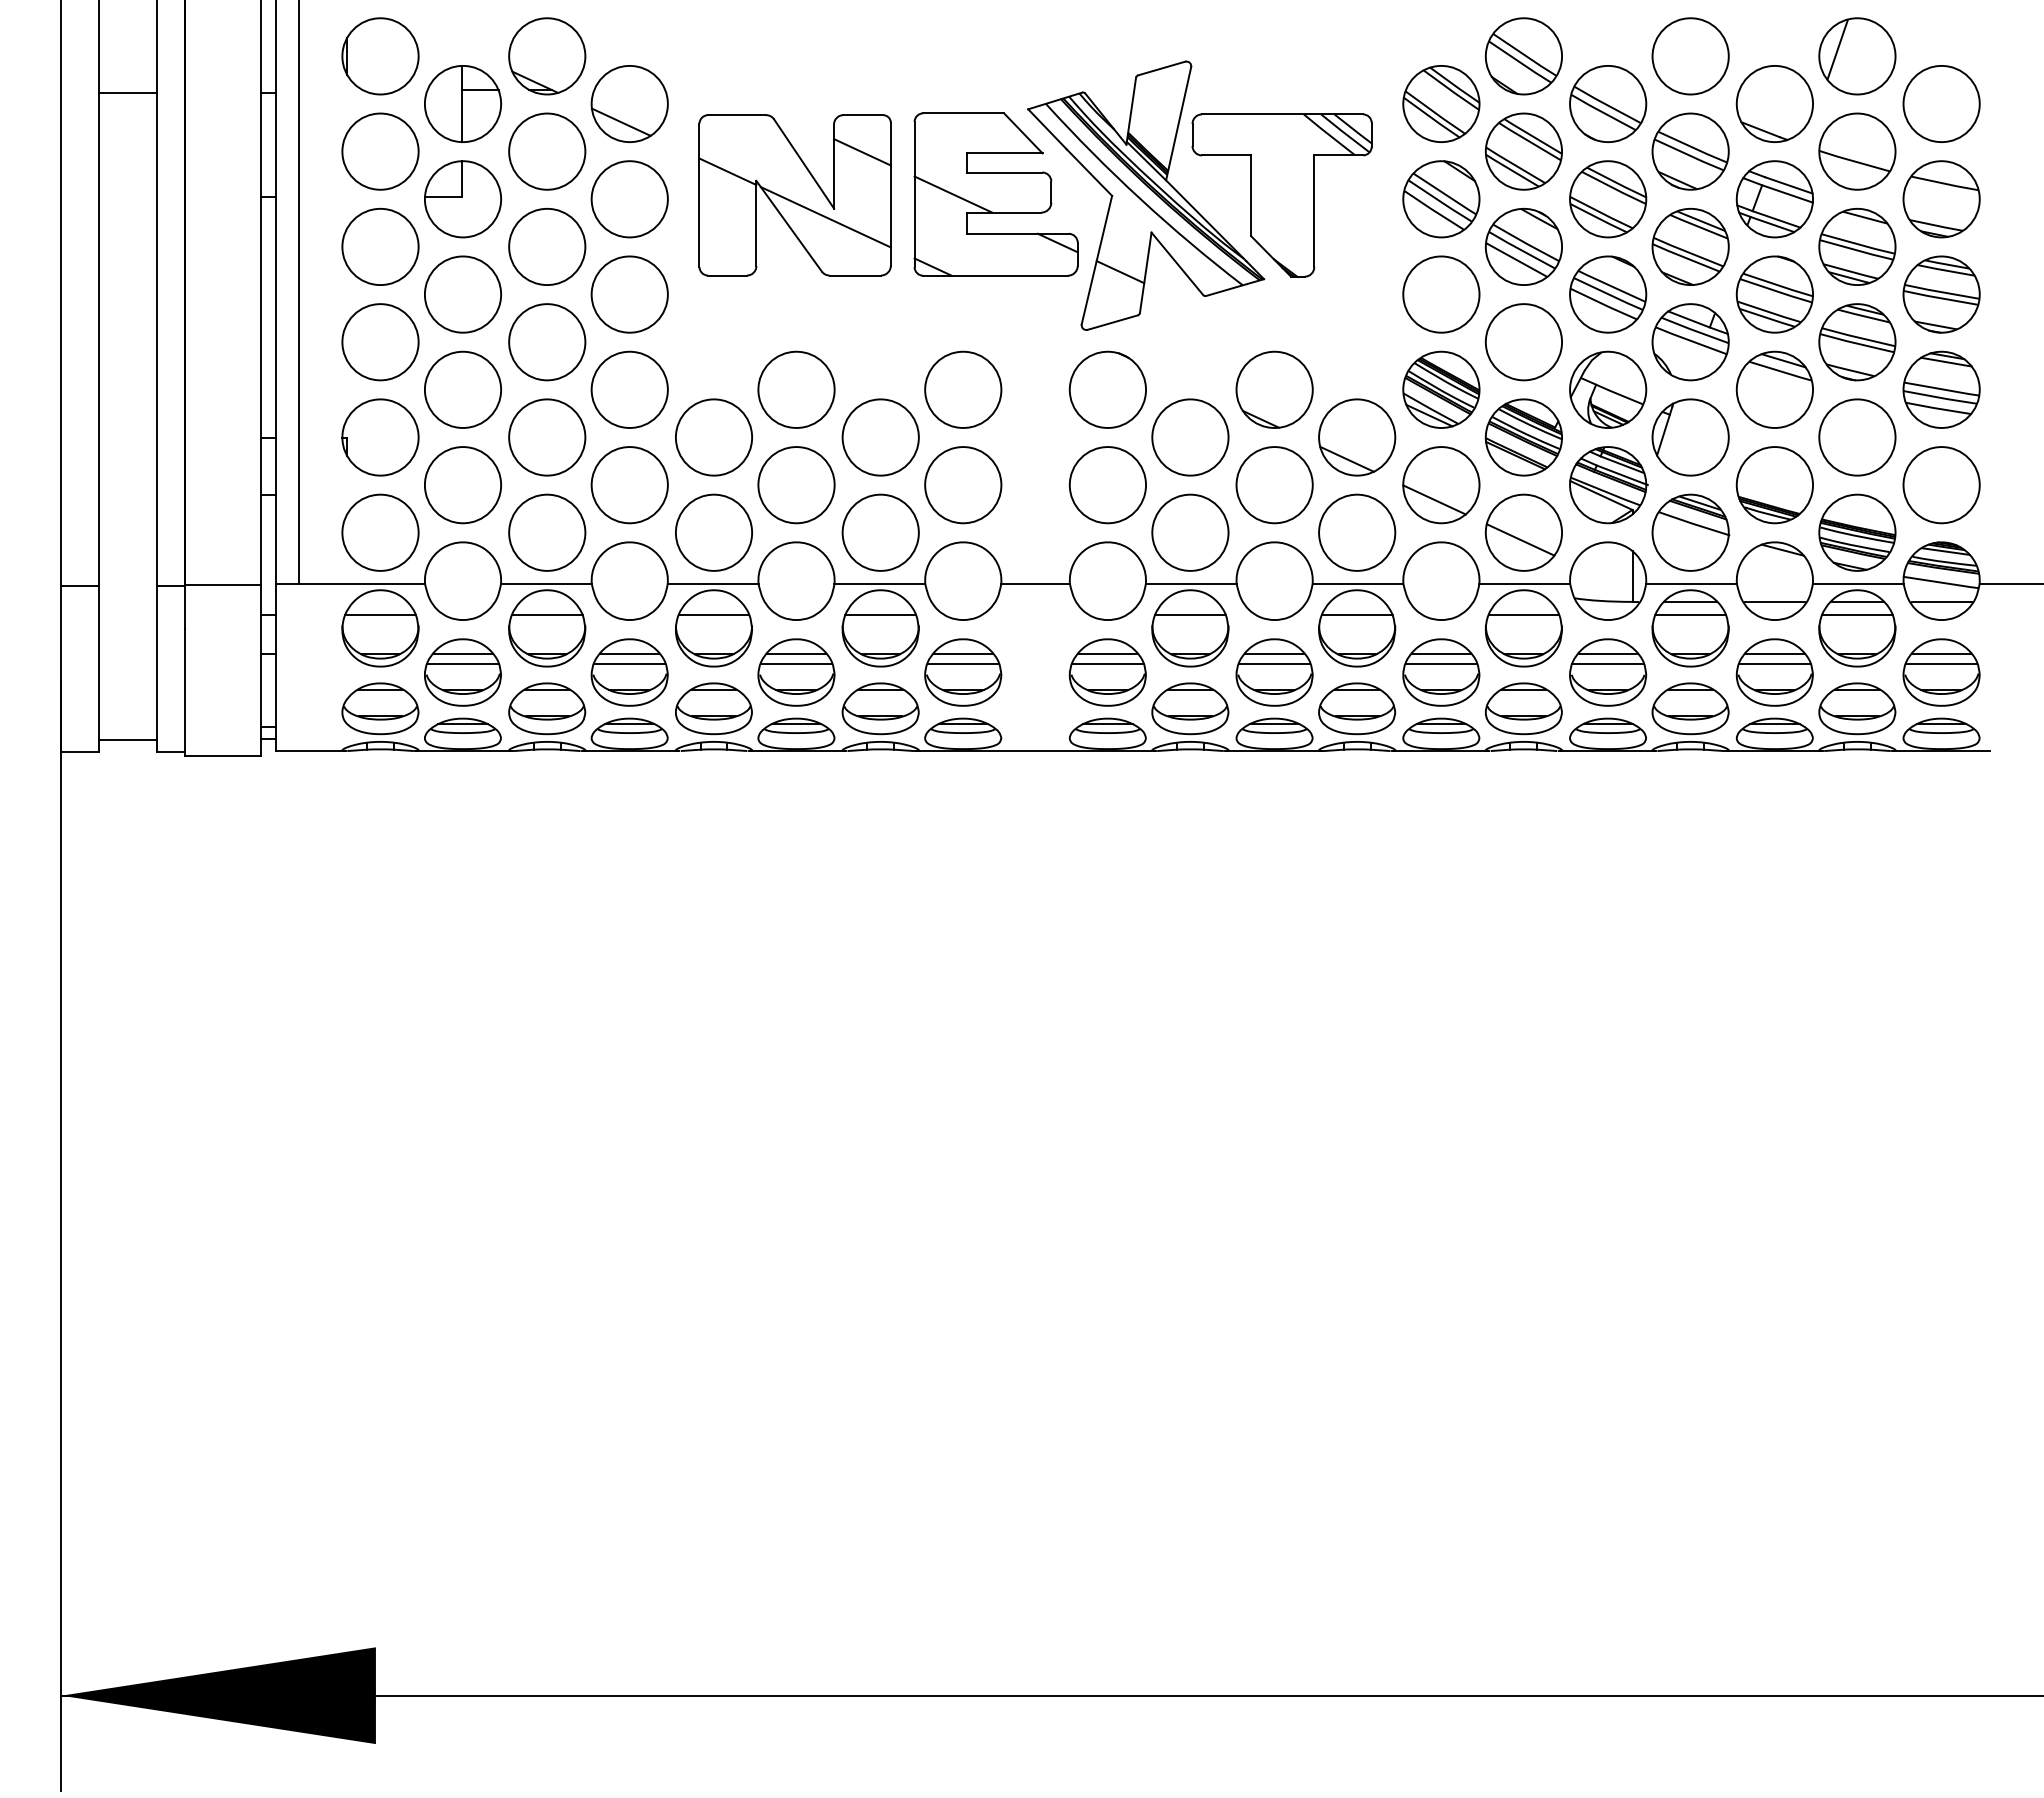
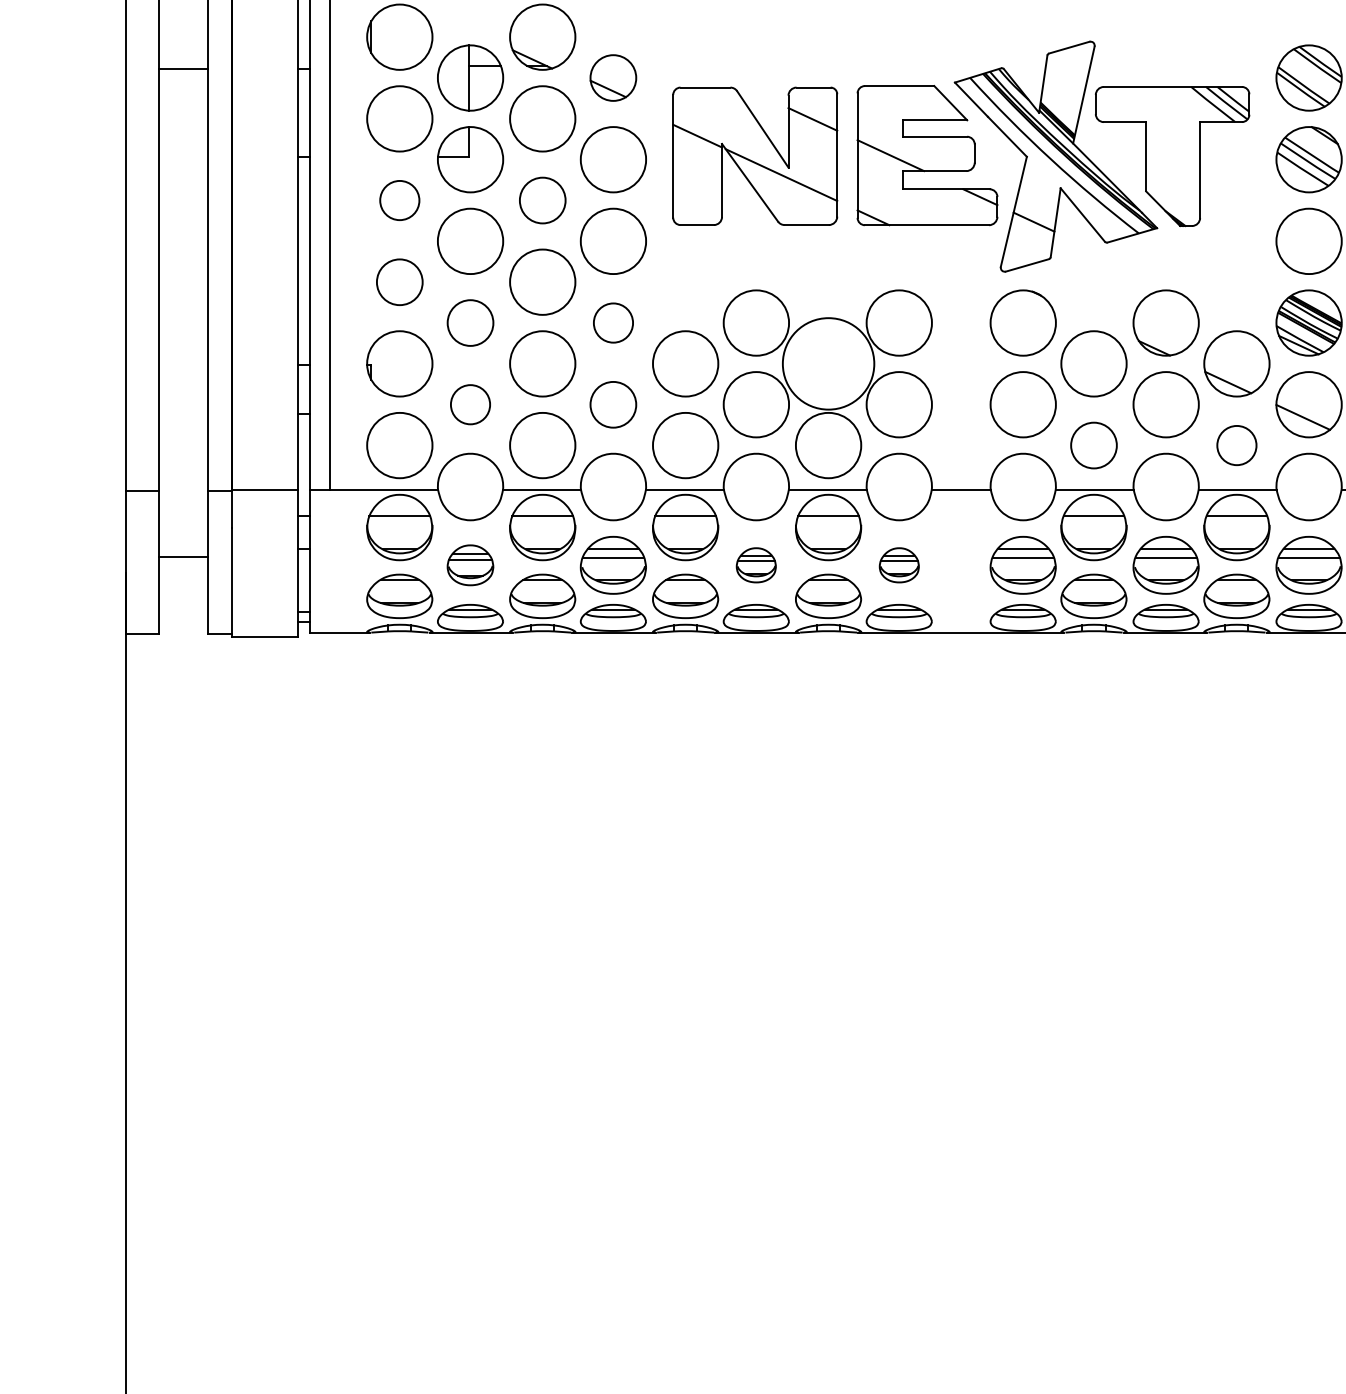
part: (629, 103) -> (613, 77), size x0.7
circle: (380, 246) -> (399, 200), size x0.6
circle: (547, 246) -> (542, 200), size x0.7
circle: (380, 342) -> (399, 282), size x0.7
circle: (462, 389) -> (470, 322), size x0.7
circle: (629, 389) -> (613, 322), size x0.6
circle: (880, 437) -> (828, 363), size x1.4
circle: (462, 485) -> (470, 405), size x0.6
circle: (629, 485) -> (613, 405), size x0.7
circle: (1190, 532) -> (1094, 445), size x0.7
circle: (1357, 532) -> (1237, 445), size x0.6
part: (462, 672) -> (470, 565), size x0.7
part: (796, 672) -> (756, 565), size x0.6
part: (963, 672) -> (899, 565), size x0.6
line: (127, 740) -> (182, 556), moved

